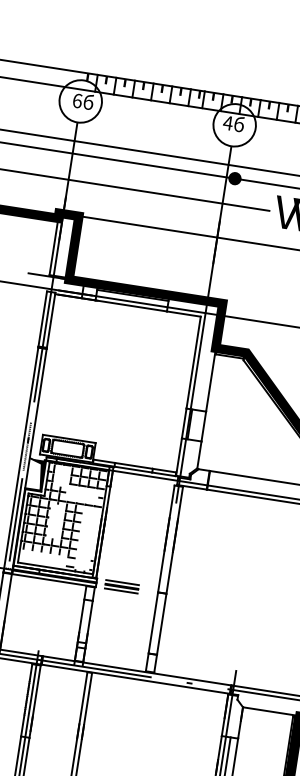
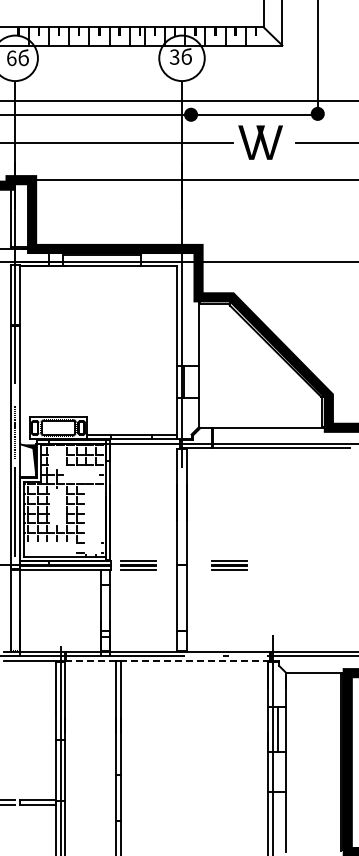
text: (228, 122) -> (174, 56), 4 -> 3
part: (206, 600) -> (229, 565), added
line: (136, 679) -> (168, 660), solid -> dashed

